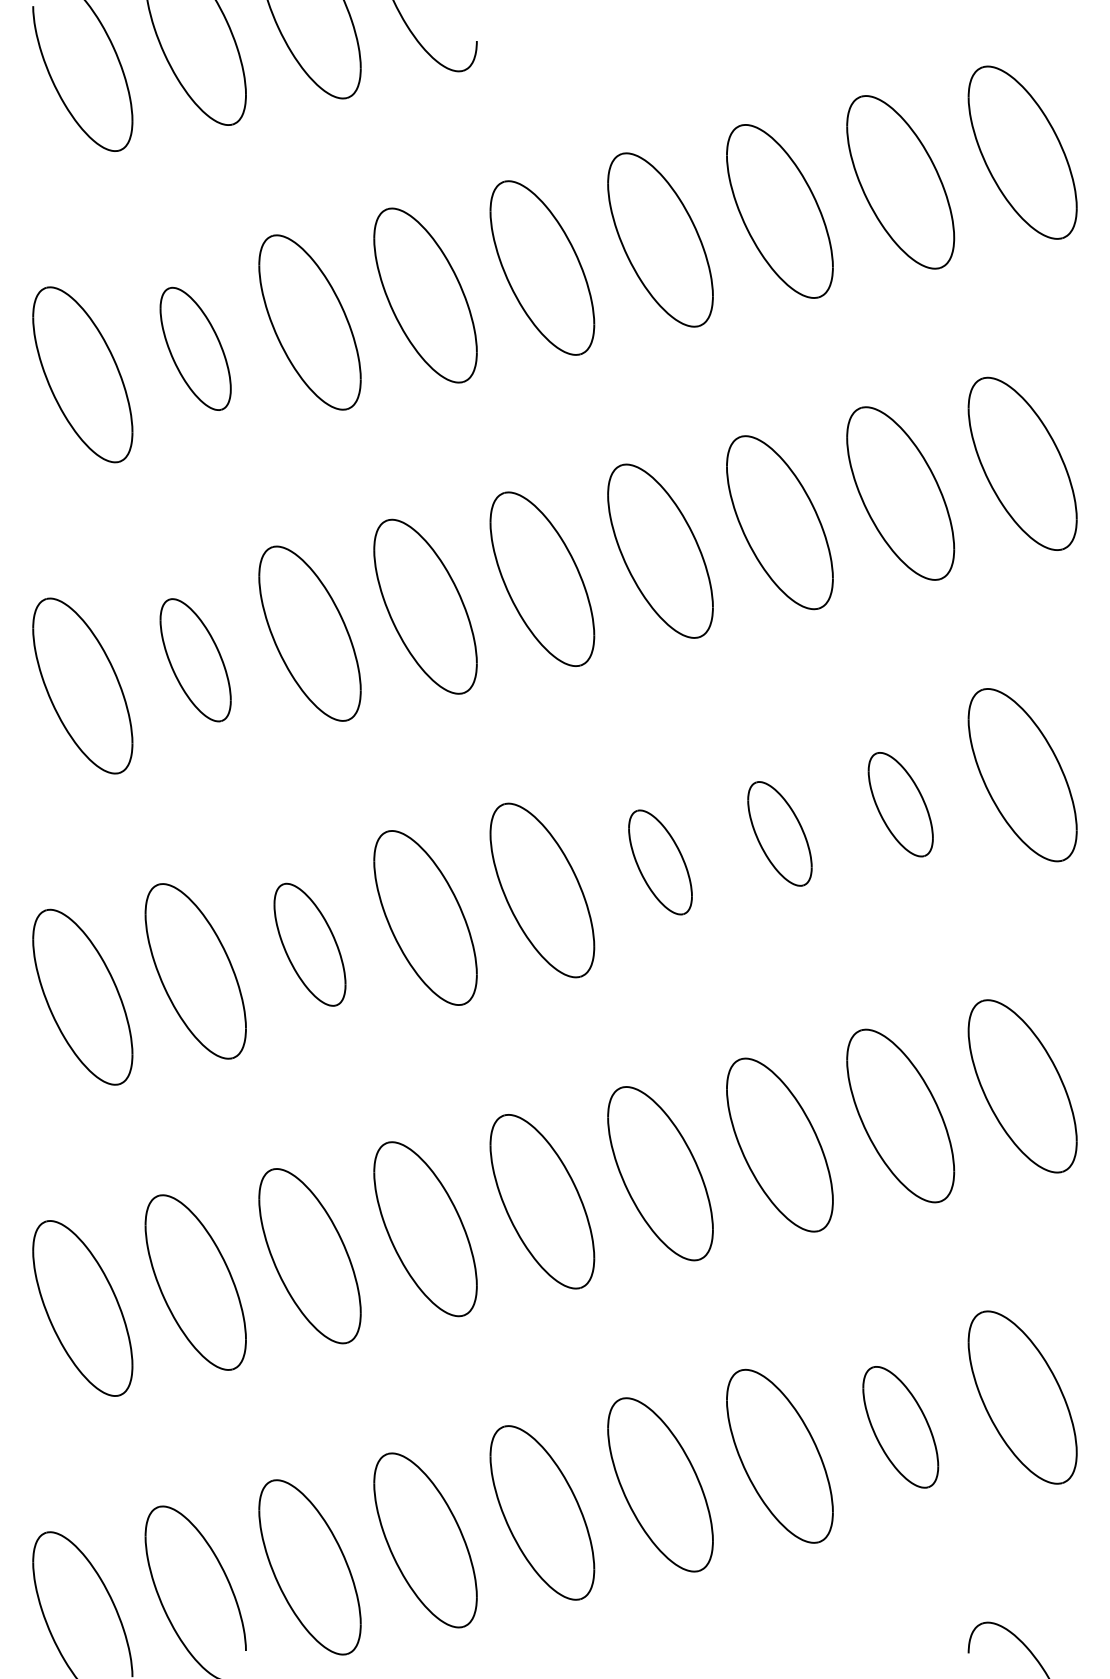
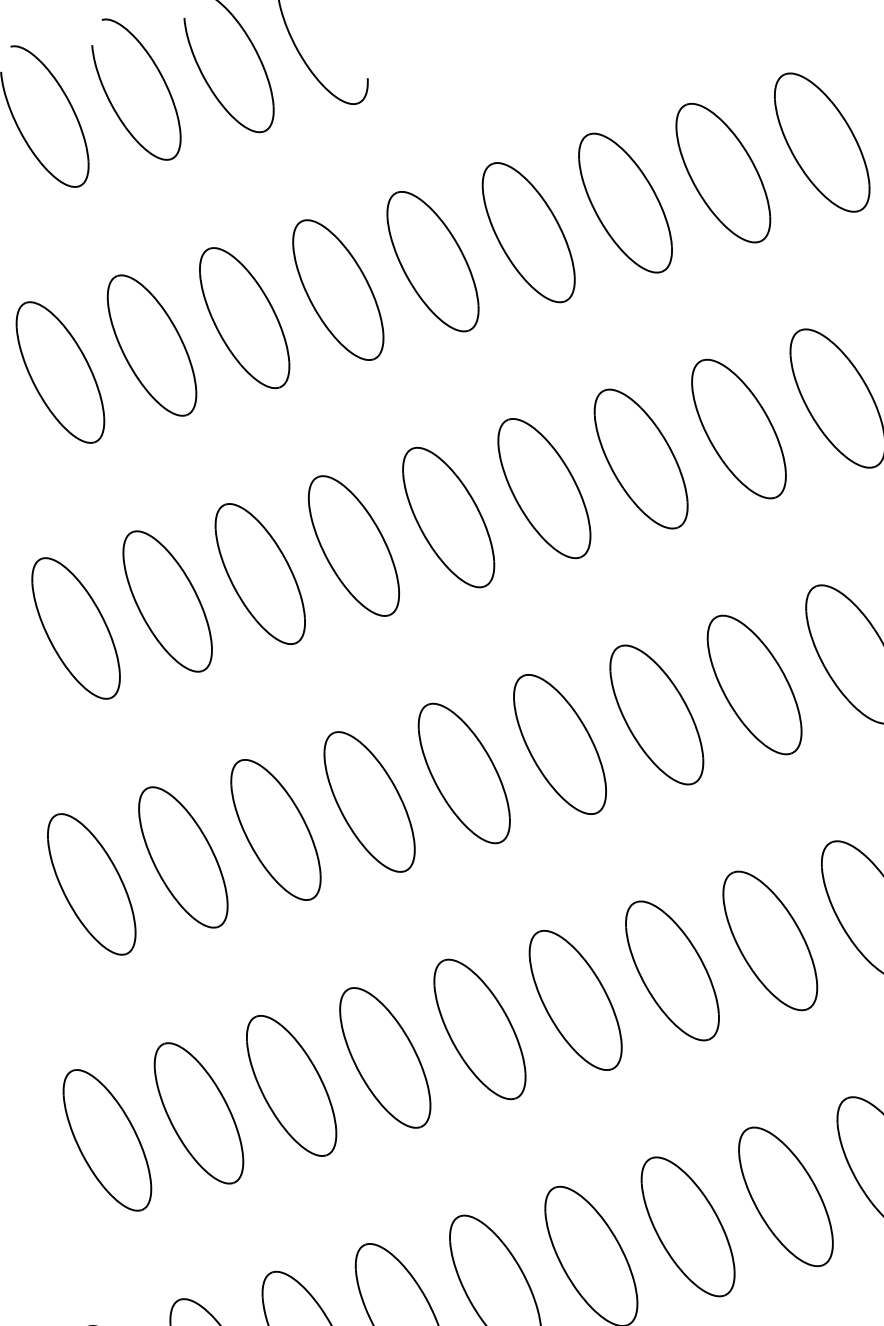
part: (195, 348) -> (151, 345), size x1.43
part: (195, 660) -> (167, 601), size x1.43
part: (900, 804) -> (754, 684), size x1.67
part: (779, 833) -> (656, 714), size x1.67
part: (660, 862) -> (560, 744), size x1.67
part: (309, 944) -> (275, 829), size x1.43
part: (900, 1427) -> (785, 1197), size x1.43

